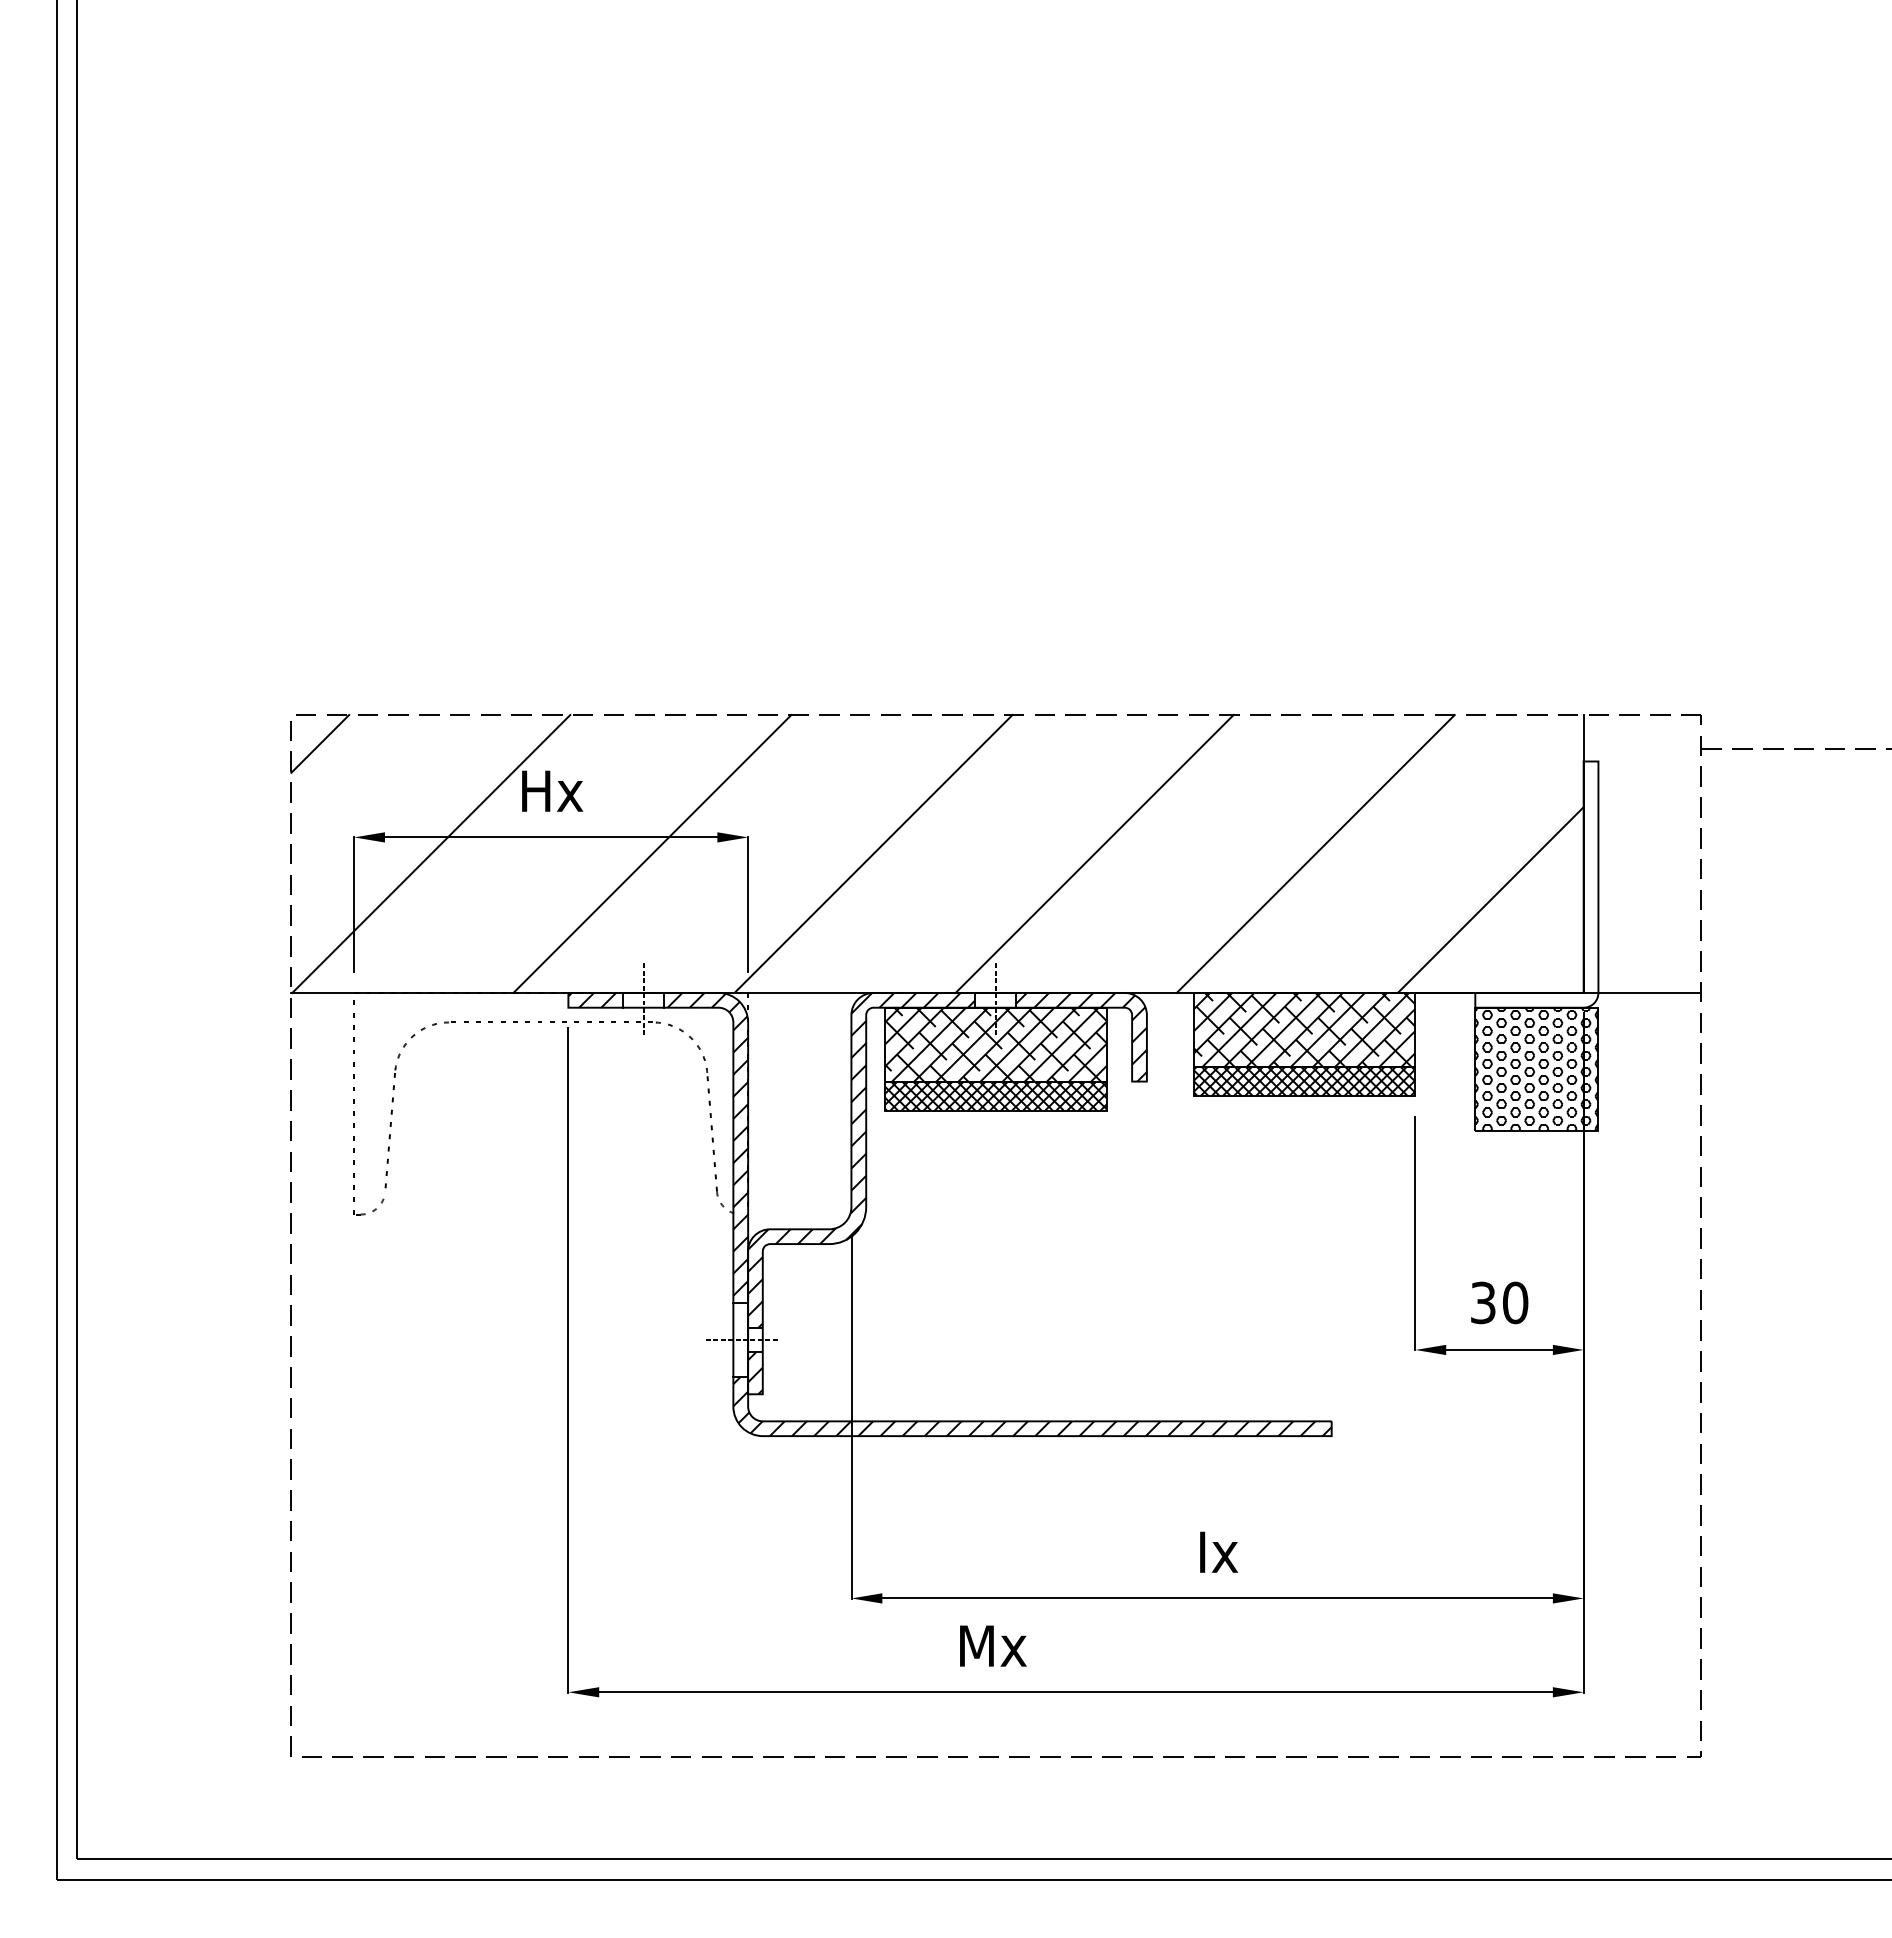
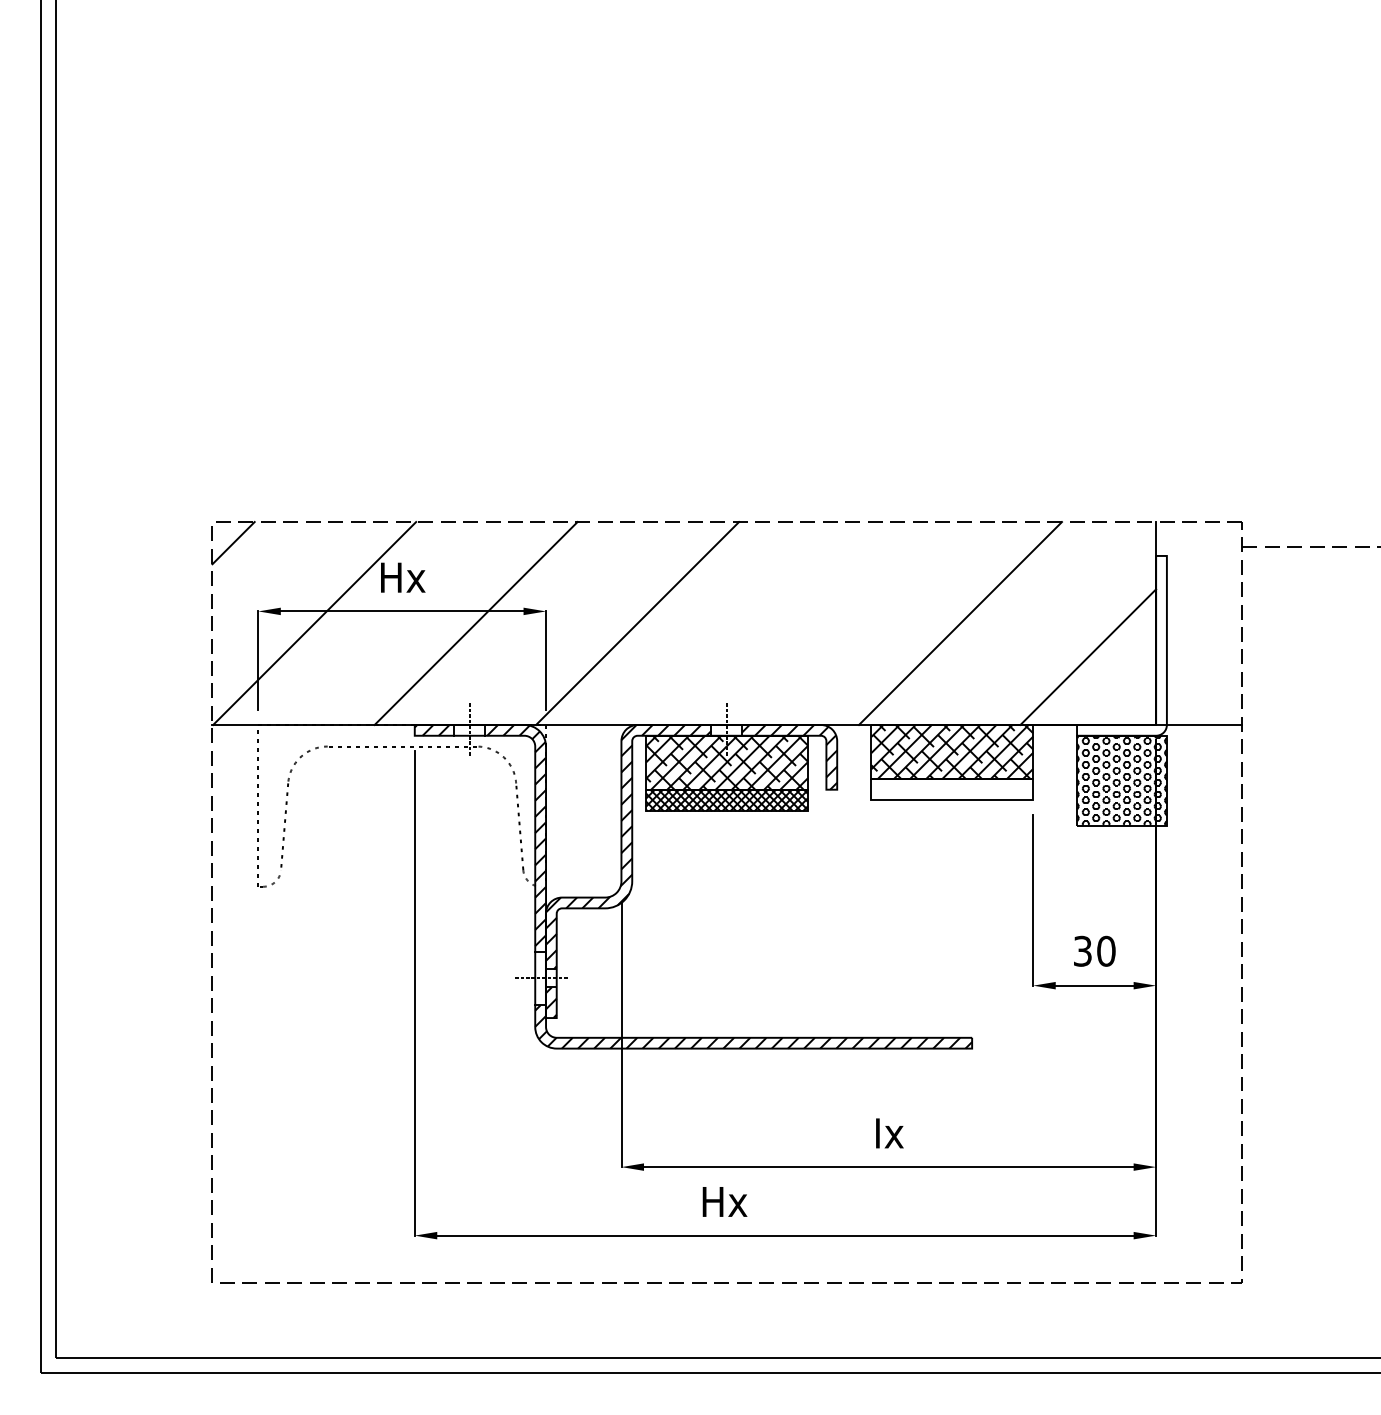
line: (1094, 853) -> (798, 623), removed
hatch: (1304, 1081) -> (952, 789), removed
text: (993, 1645) -> (725, 1201), Mx -> Hx

